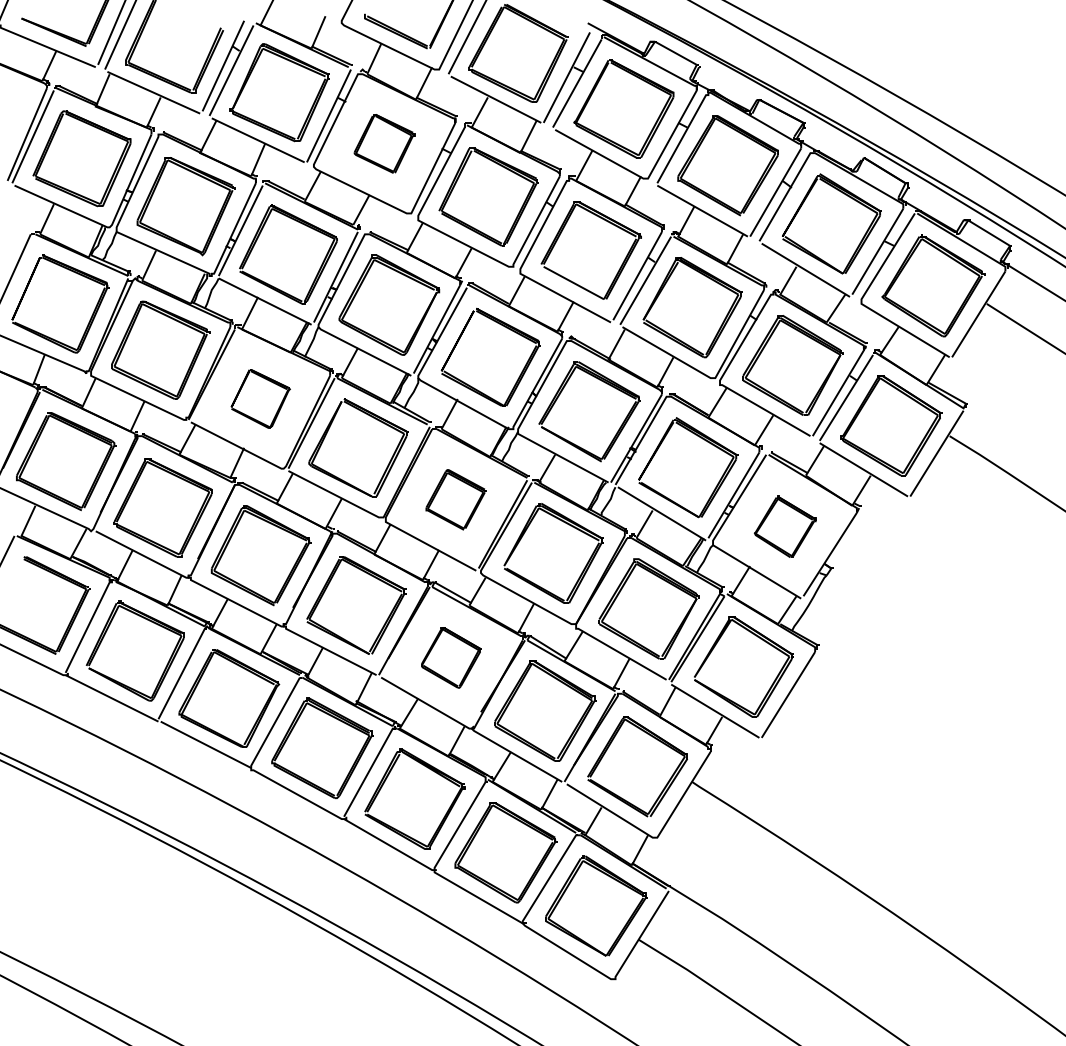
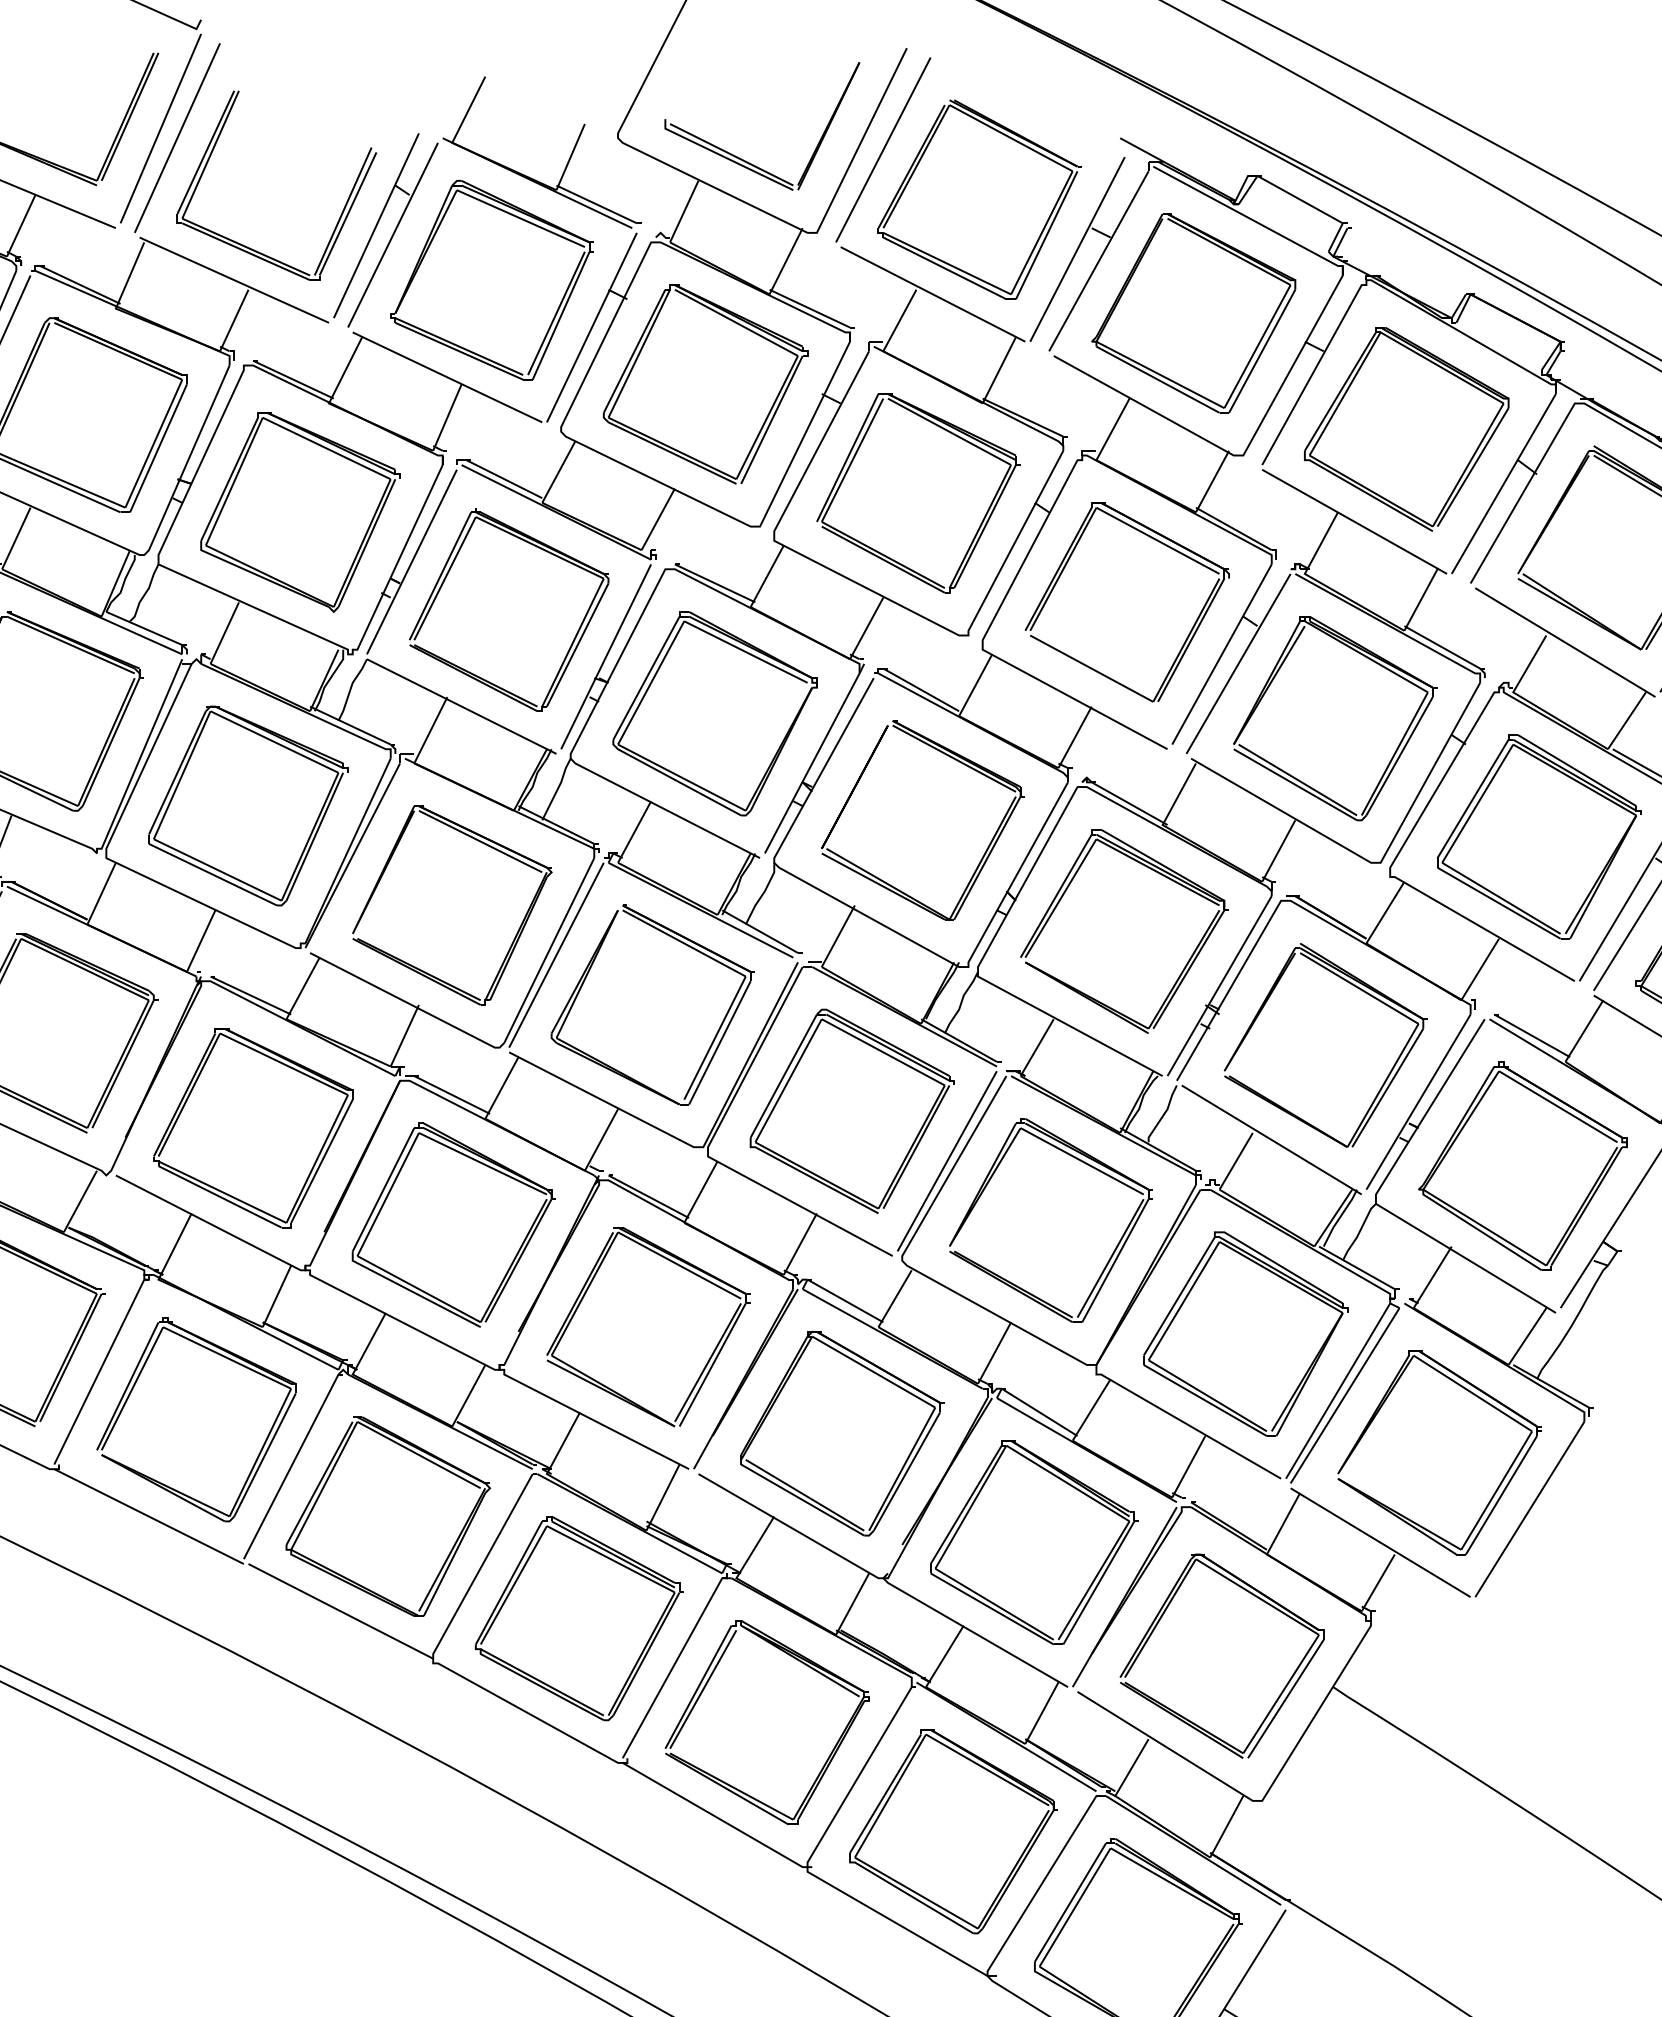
part: (384, 143) -> (705, 383), size x1.67
part: (260, 398) -> (452, 904), size x1.67
part: (455, 499) -> (850, 1110), size x1.67
part: (784, 526) -> (1521, 1165), size x1.67
part: (451, 657) -> (842, 1433), size x1.67

